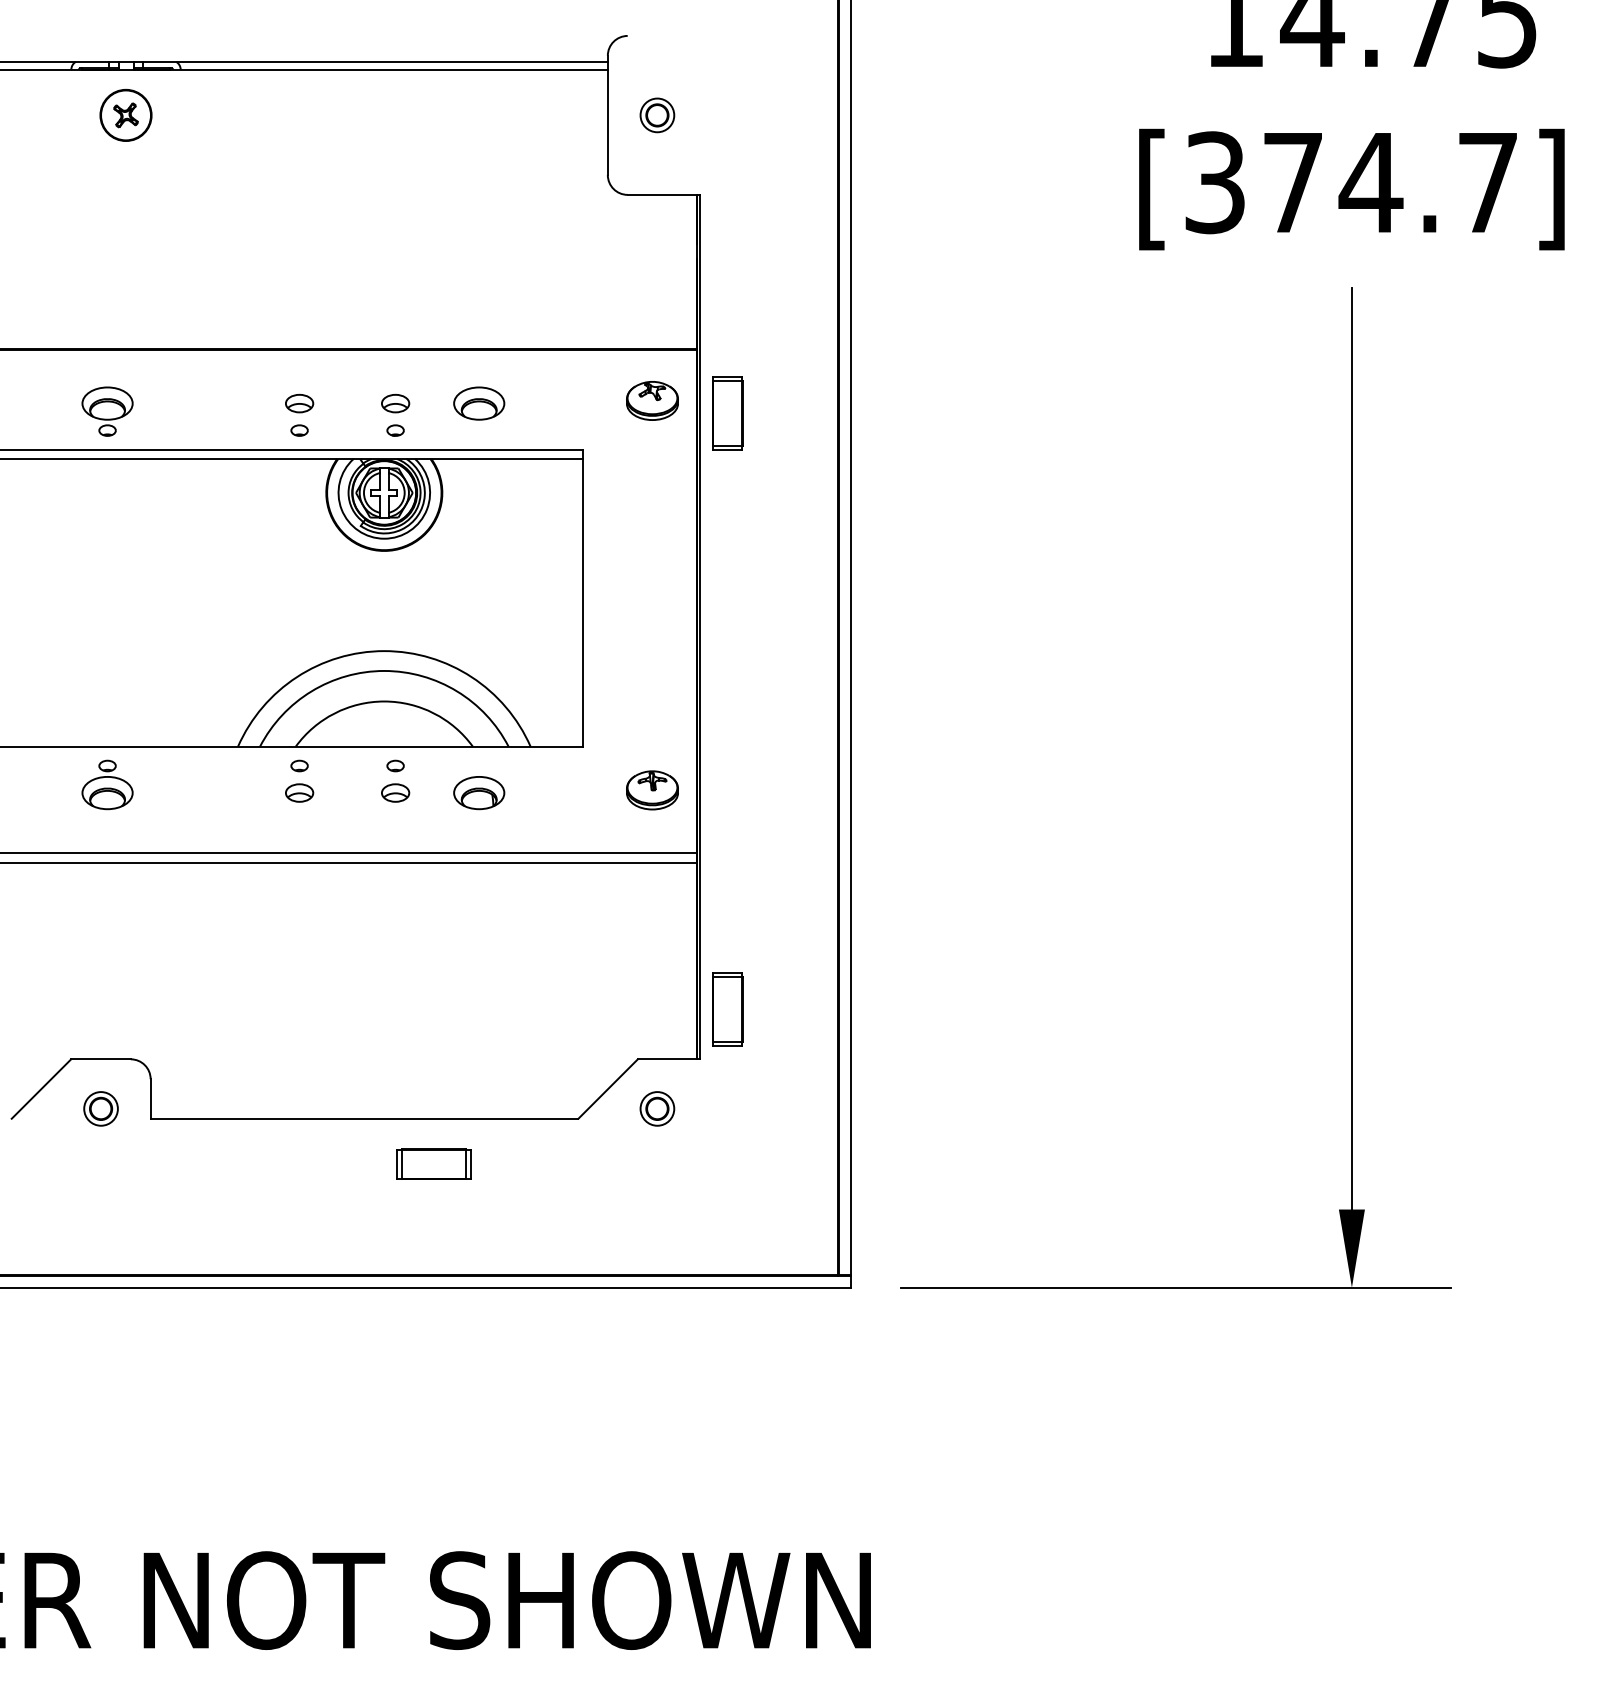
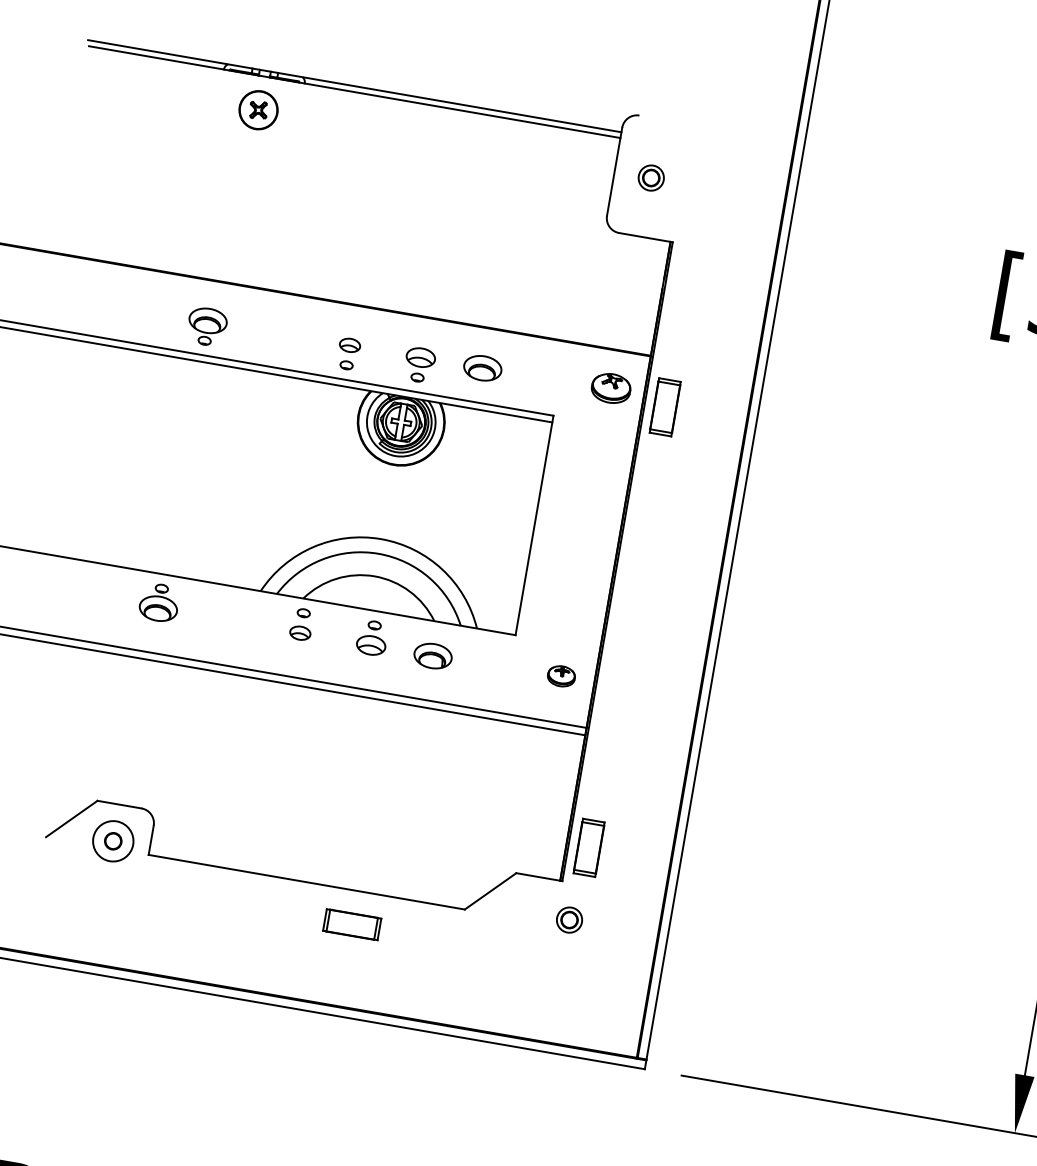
part: (395, 403) -> (420, 357), size x1.4
part: (652, 790) -> (561, 676), size x0.7
part: (395, 792) -> (371, 645), size x1.4
circle: (100, 1108) -> (112, 840), size x1.6
part: (657, 1108) -> (569, 919), moved

